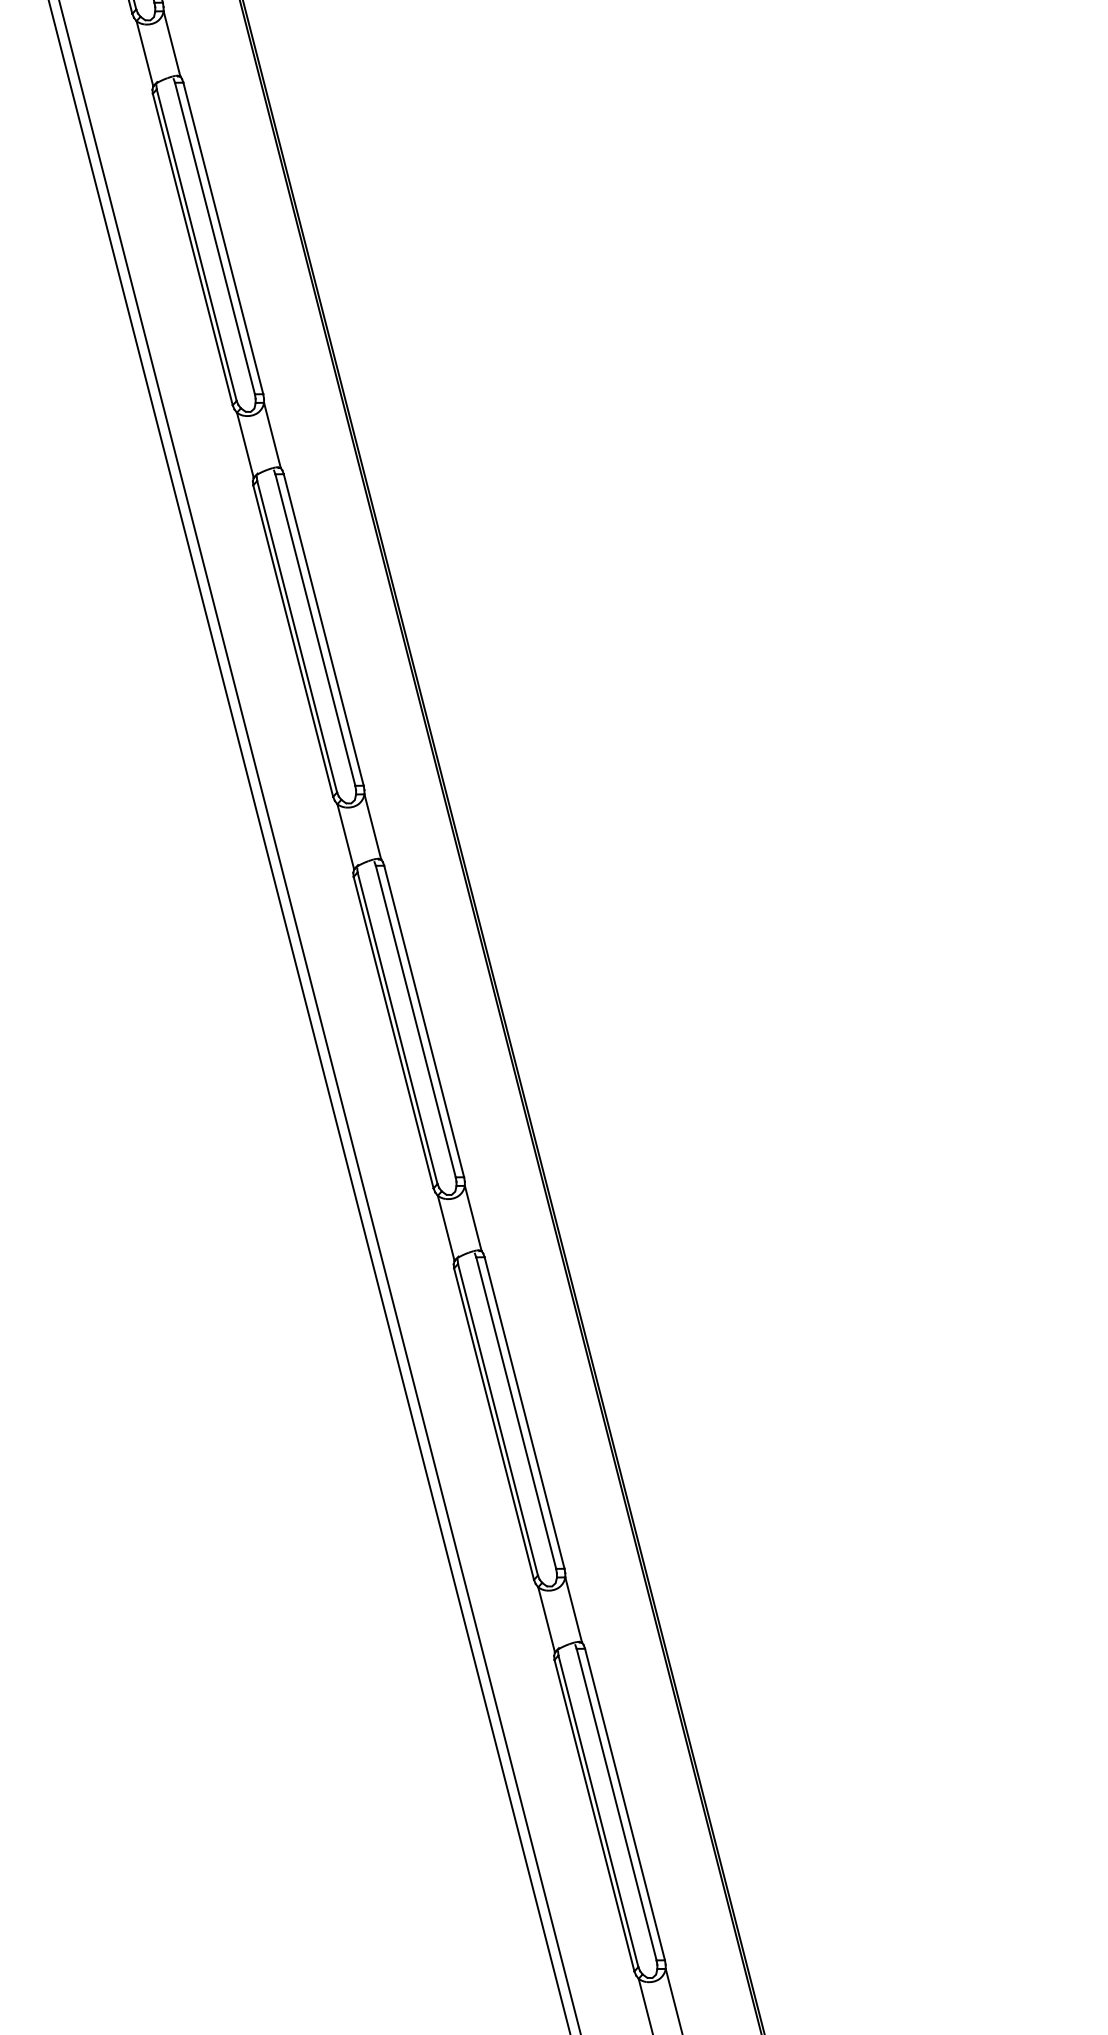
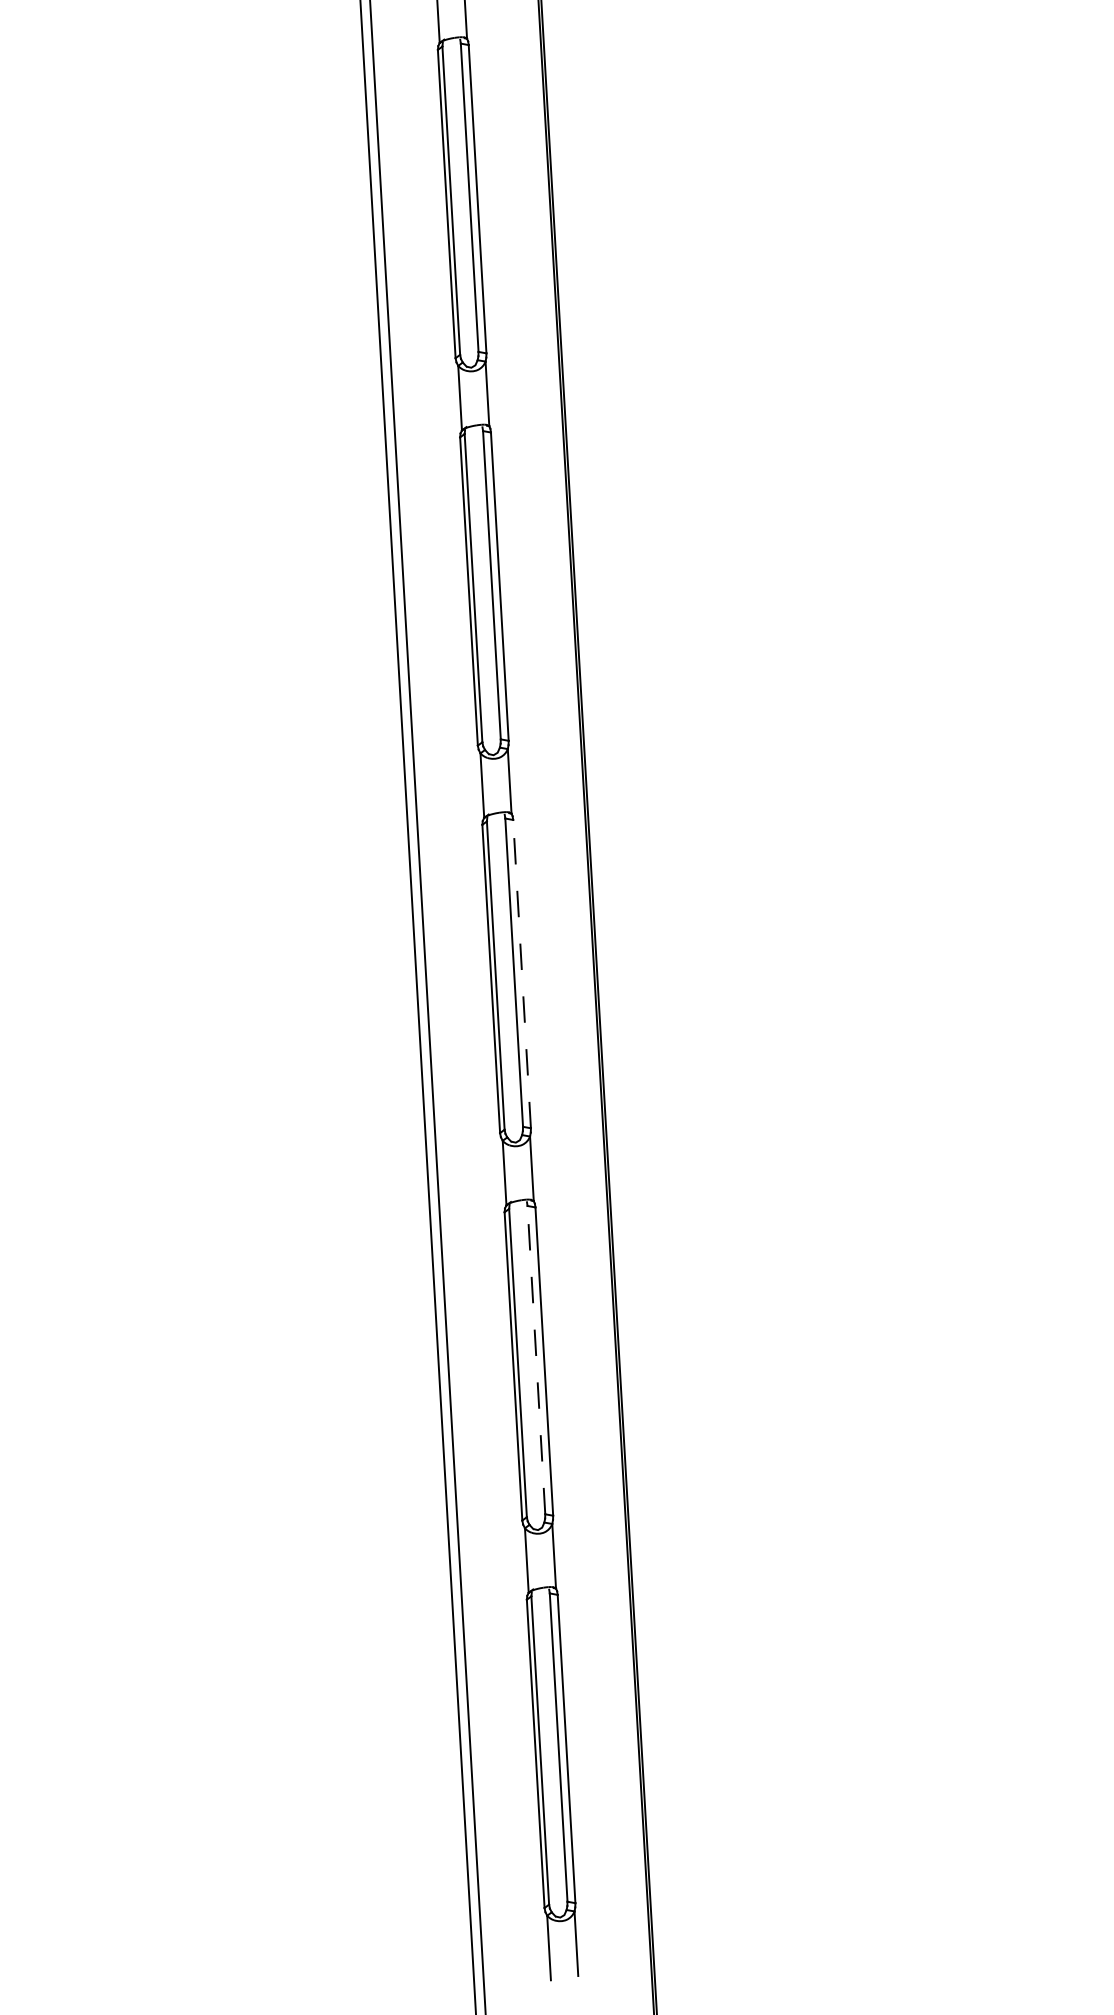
line: (424, 1020) -> (522, 973), solid -> dashed
line: (516, 1412) -> (536, 1359), solid -> dashed

